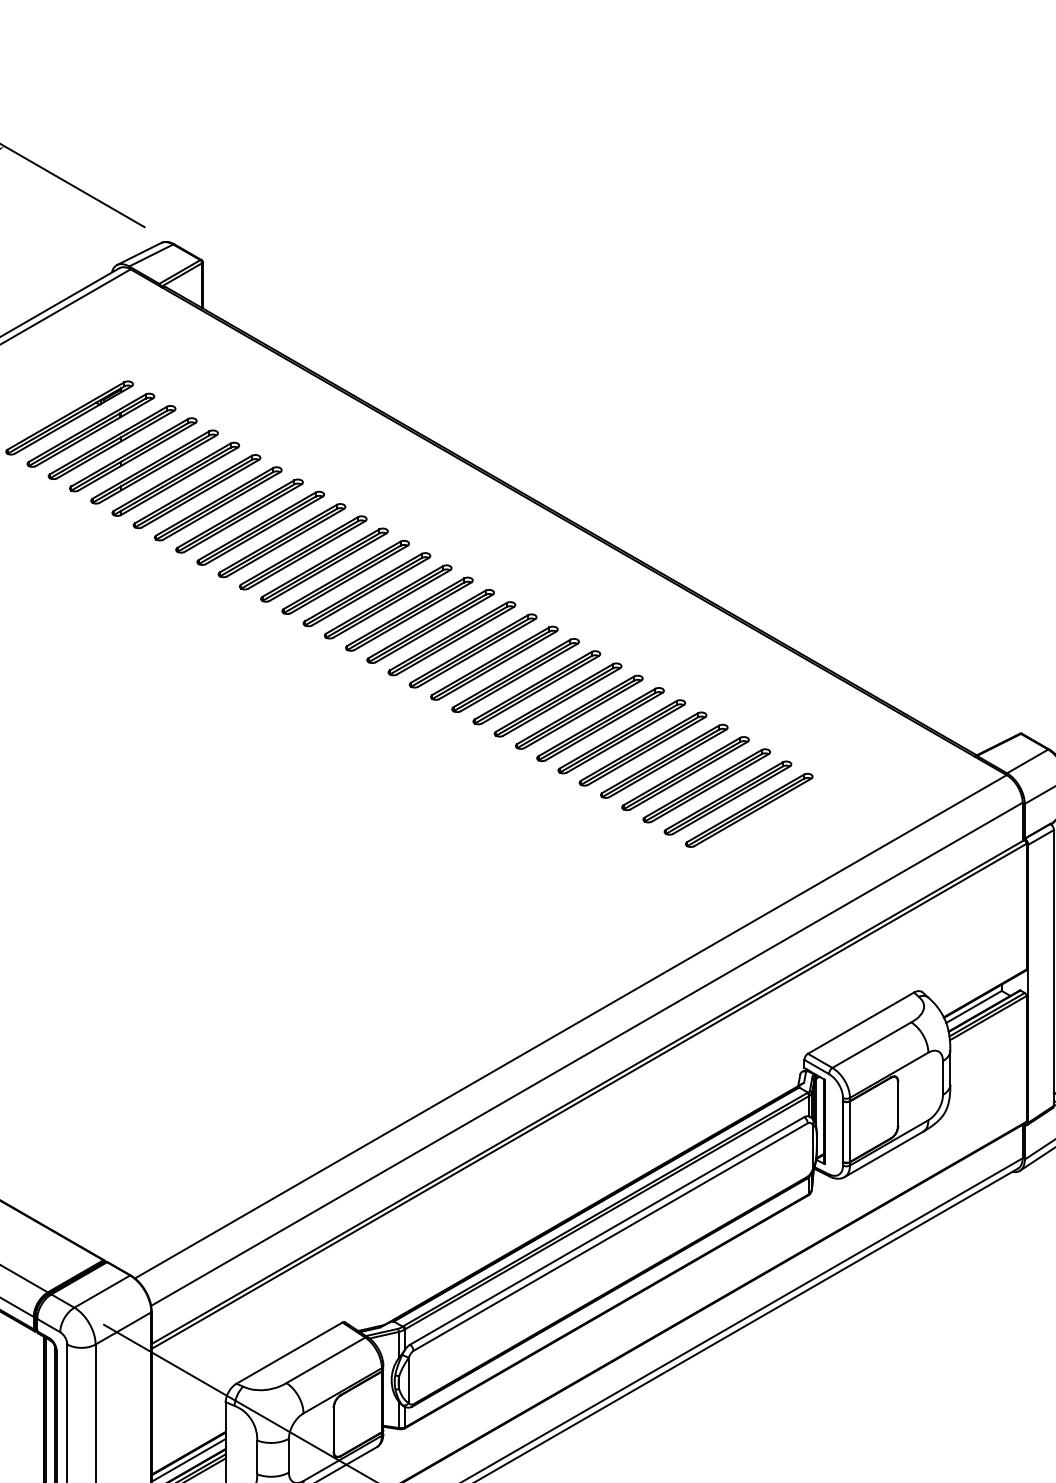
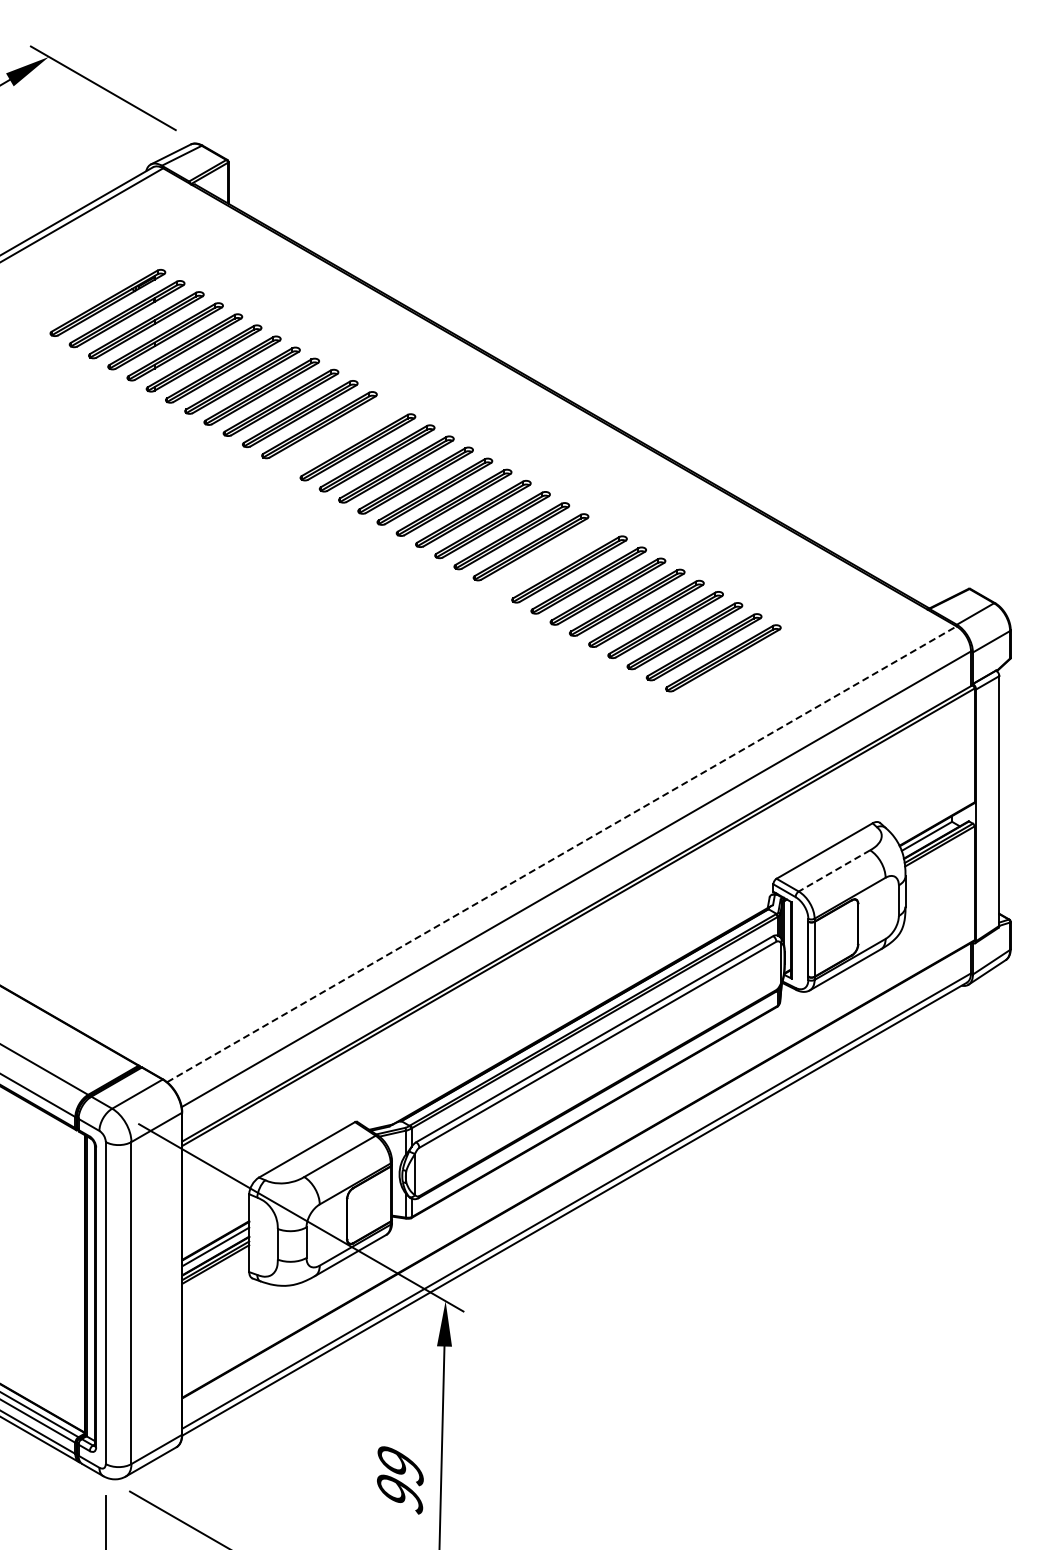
part: (324, 565) -> (338, 436), removed
part: (558, 700) -> (550, 558), removed
line: (570, 1027) -> (561, 854), solid -> dashed
line: (871, 1045) -> (834, 871), solid -> dashed

